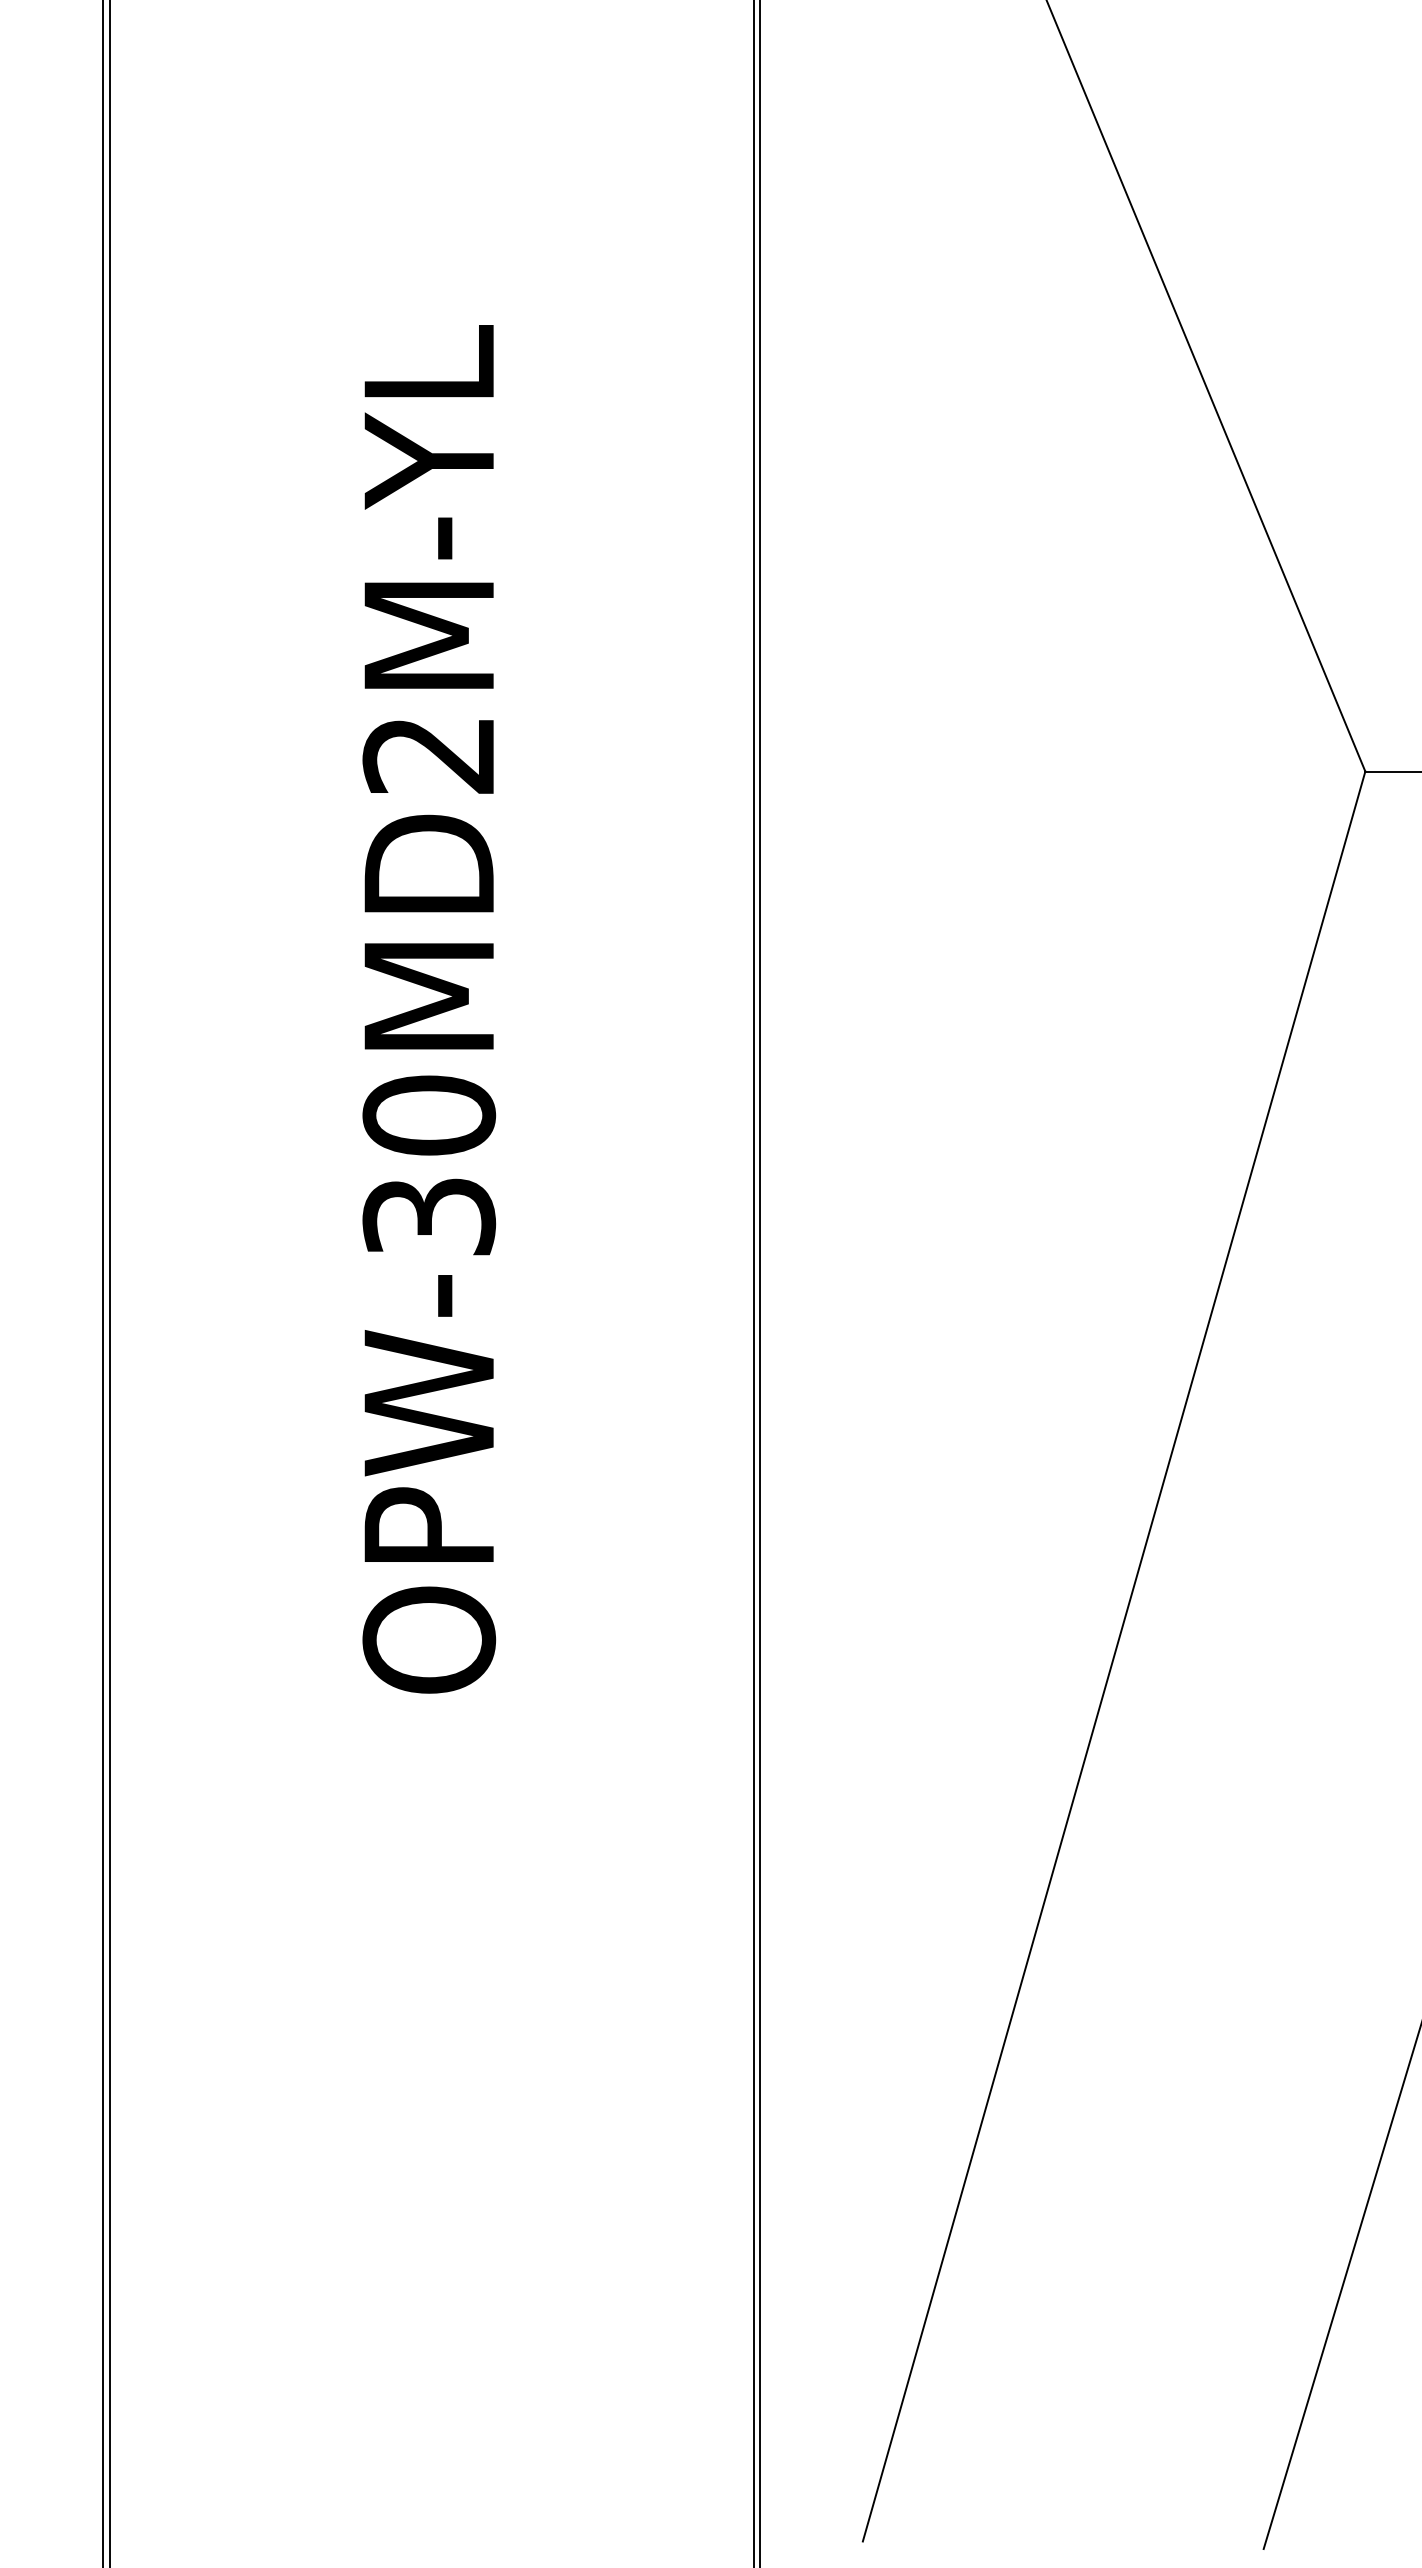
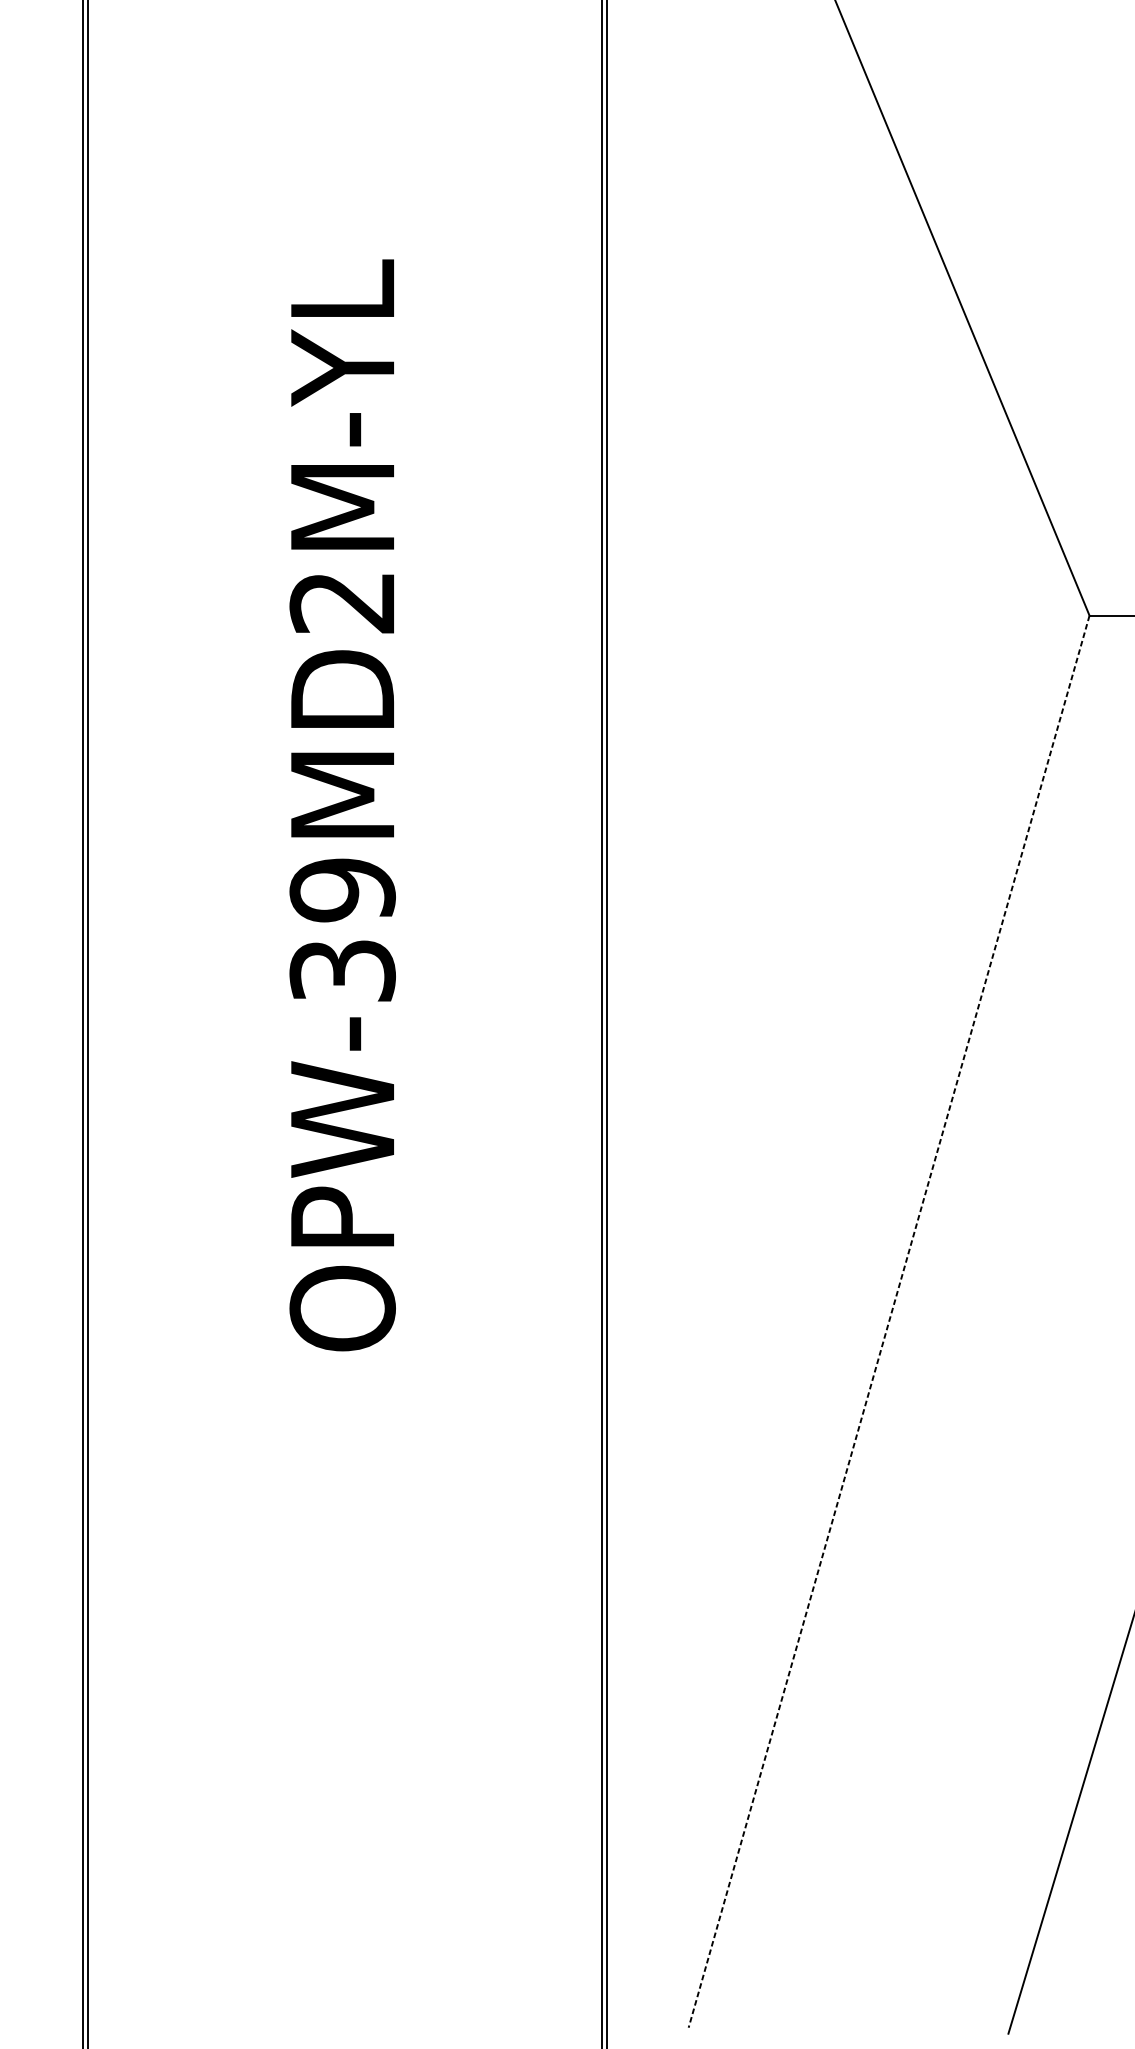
text: (429, 1115) -> (342, 890), OPW-30MD2M-YL -> OPW-39MD2M-YL
line: (1114, 1656) -> (889, 1321), solid -> dashed

